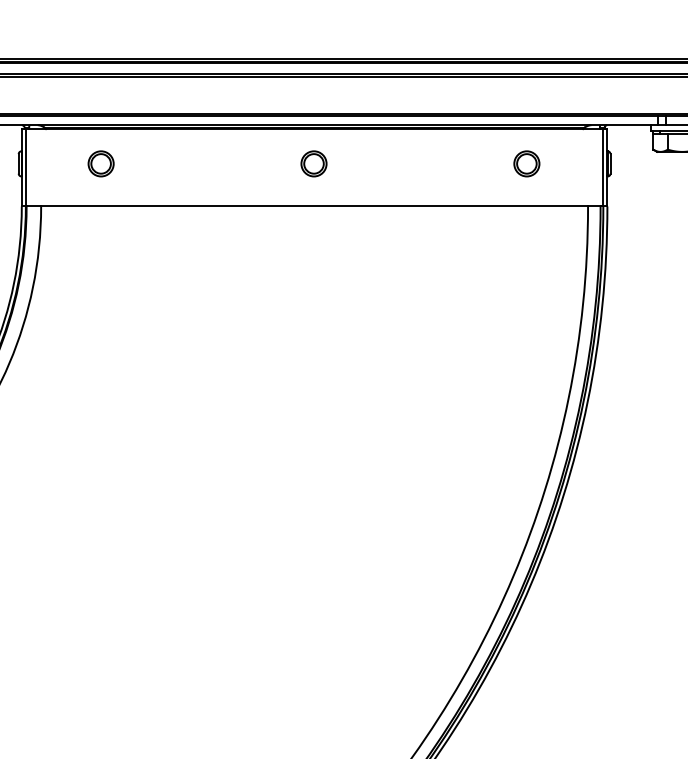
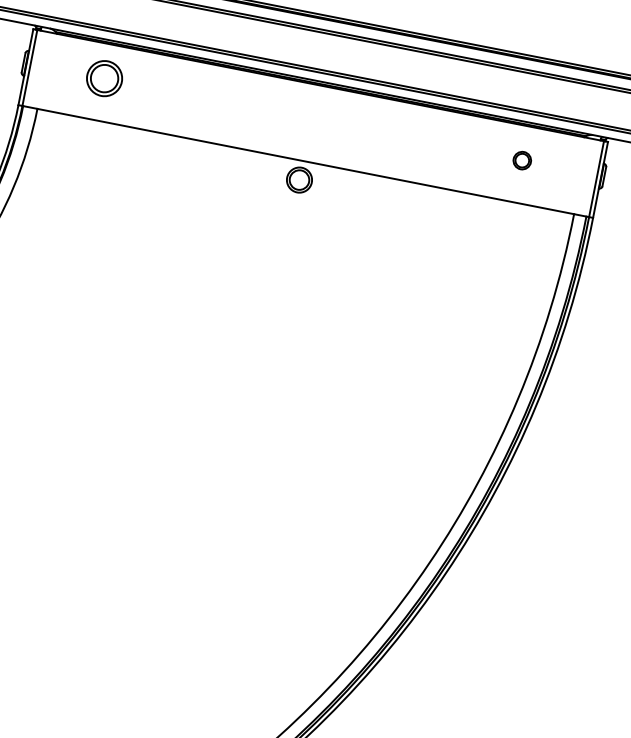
part: (100, 163) -> (103, 78), size x1.4
part: (313, 163) -> (299, 179), moved
part: (526, 163) -> (521, 160), size x0.7

